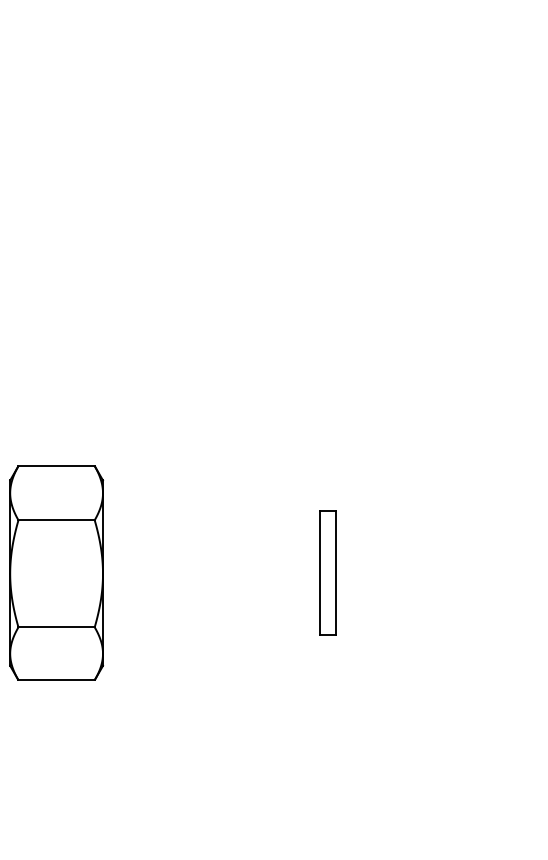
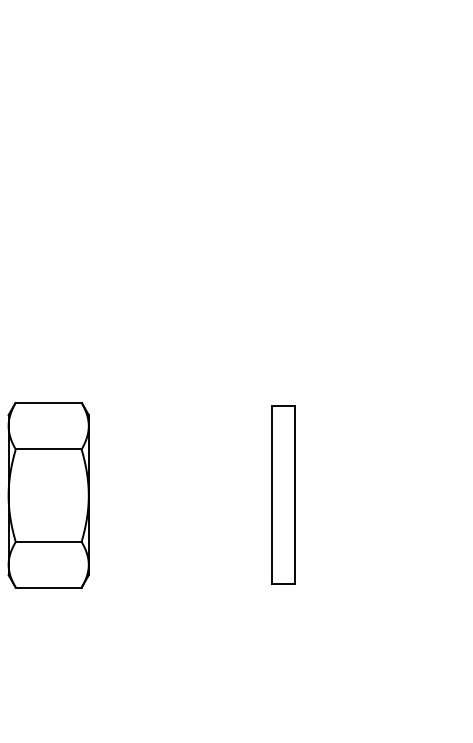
part: (327, 572) -> (282, 494), size x1.67

